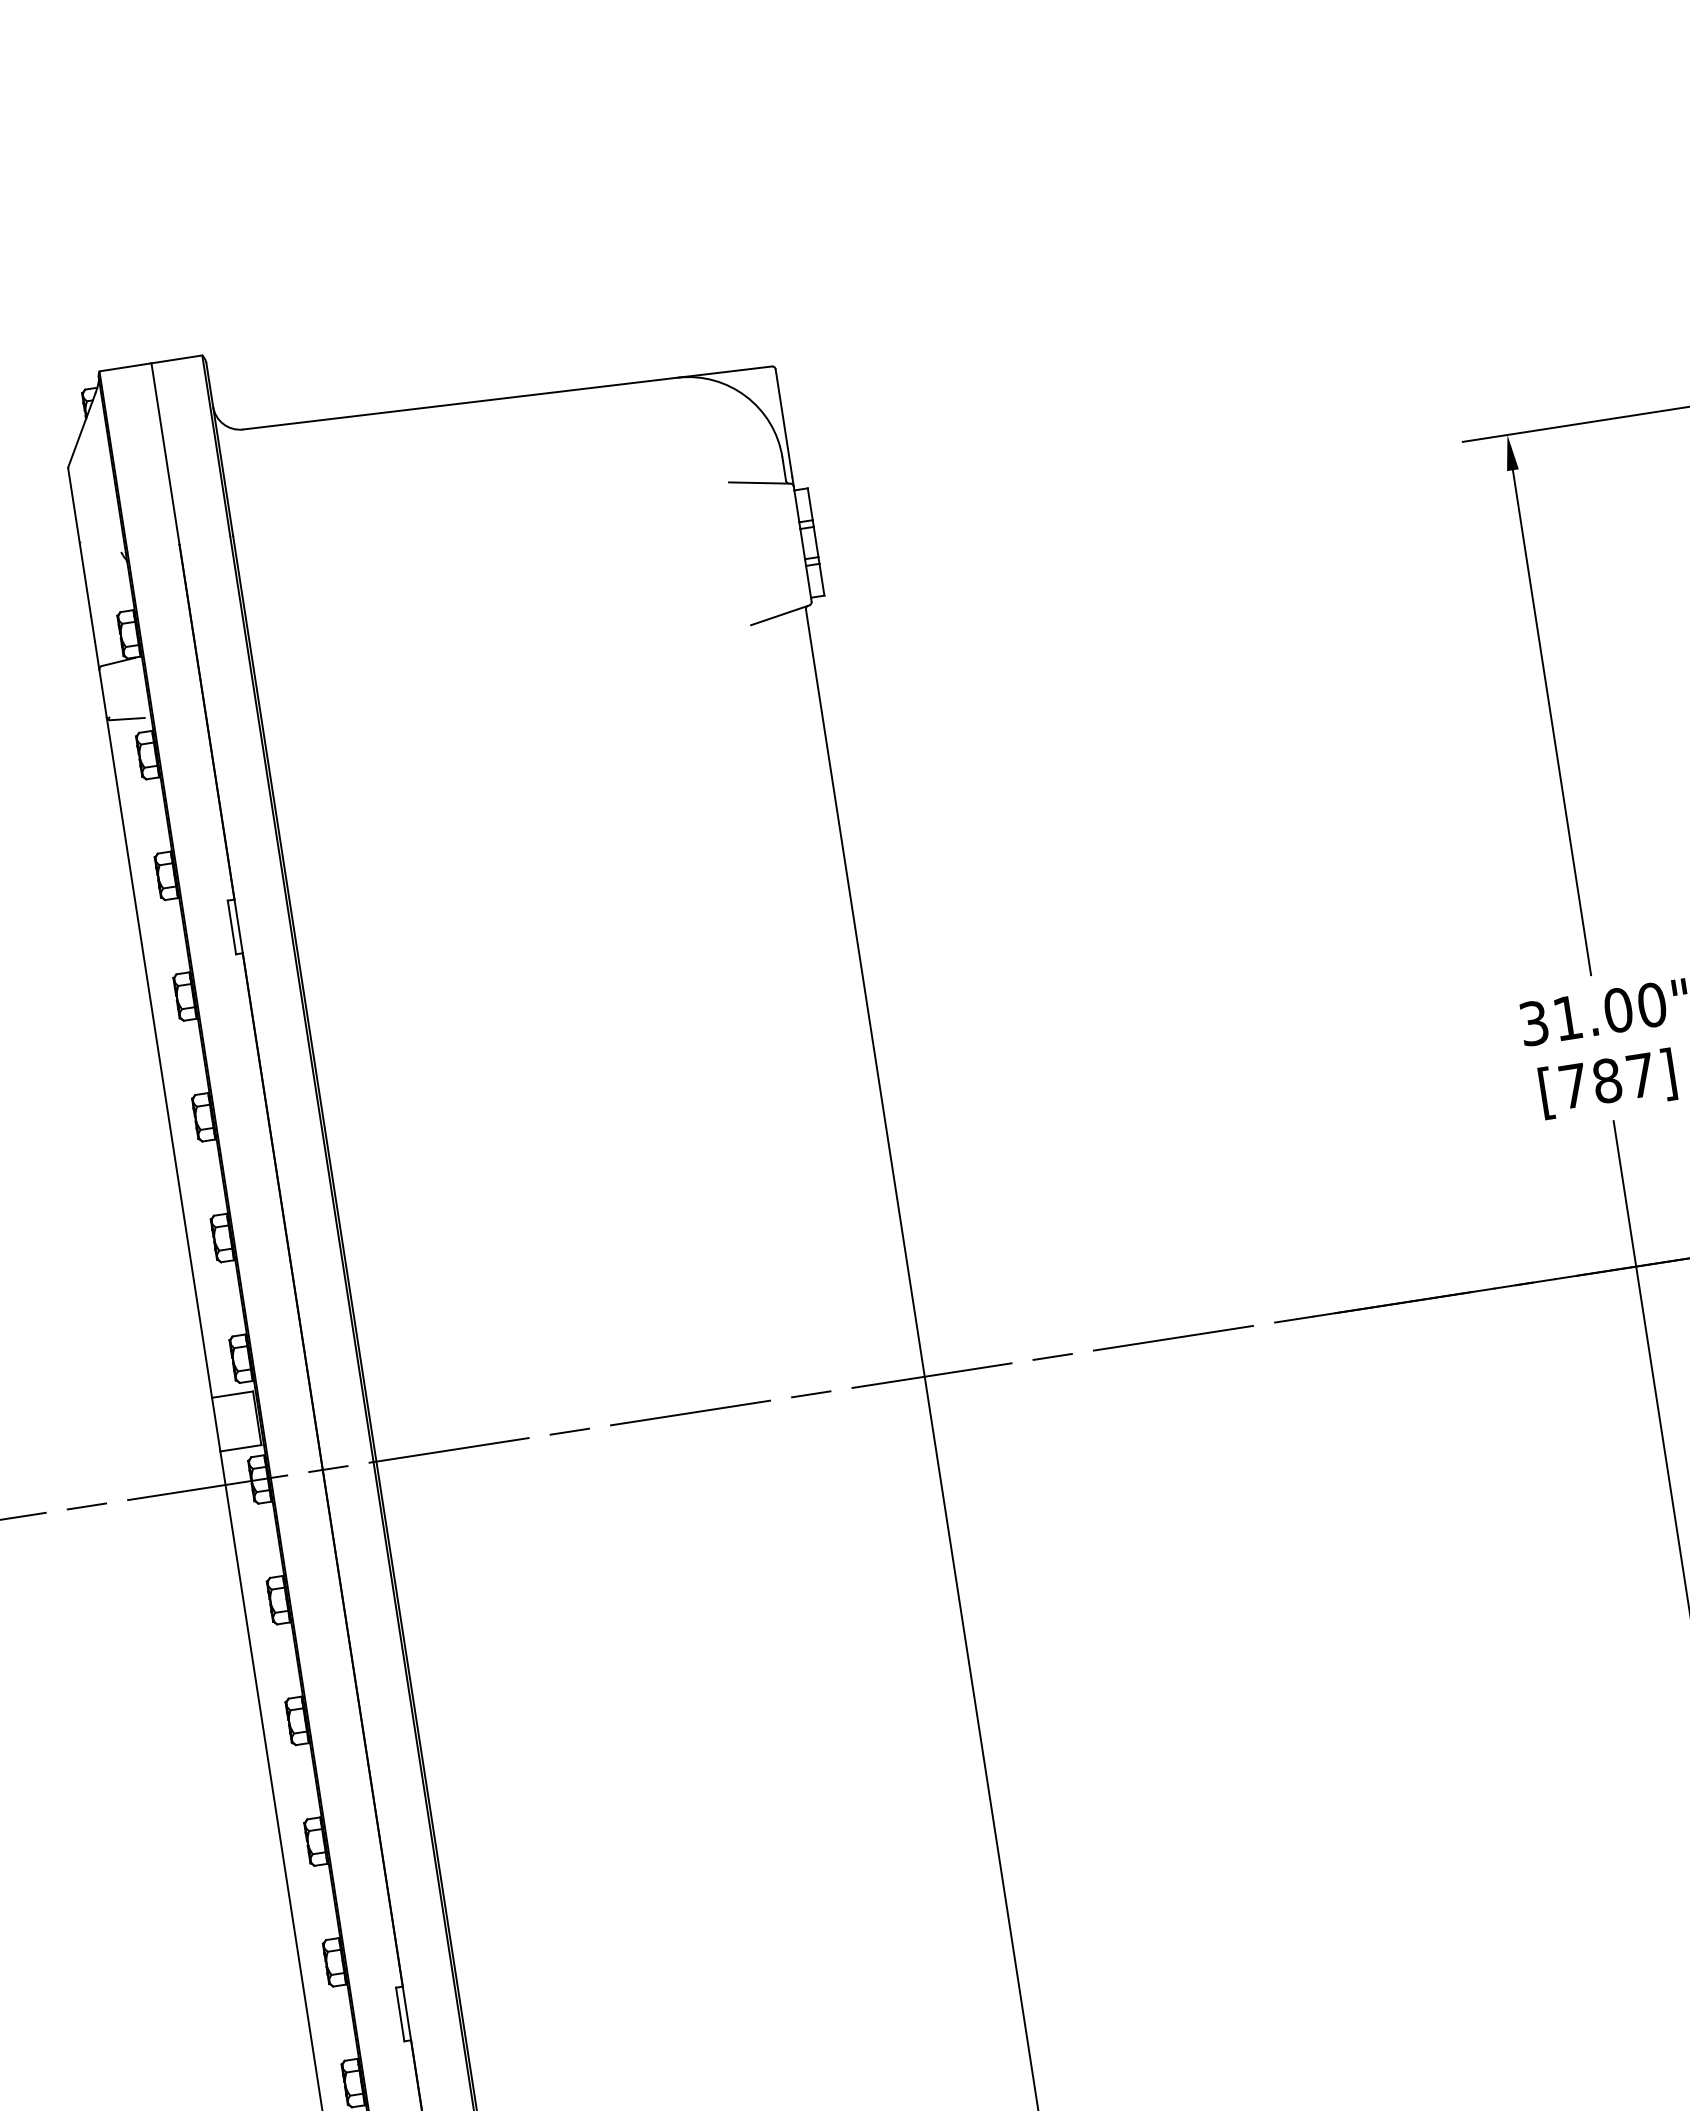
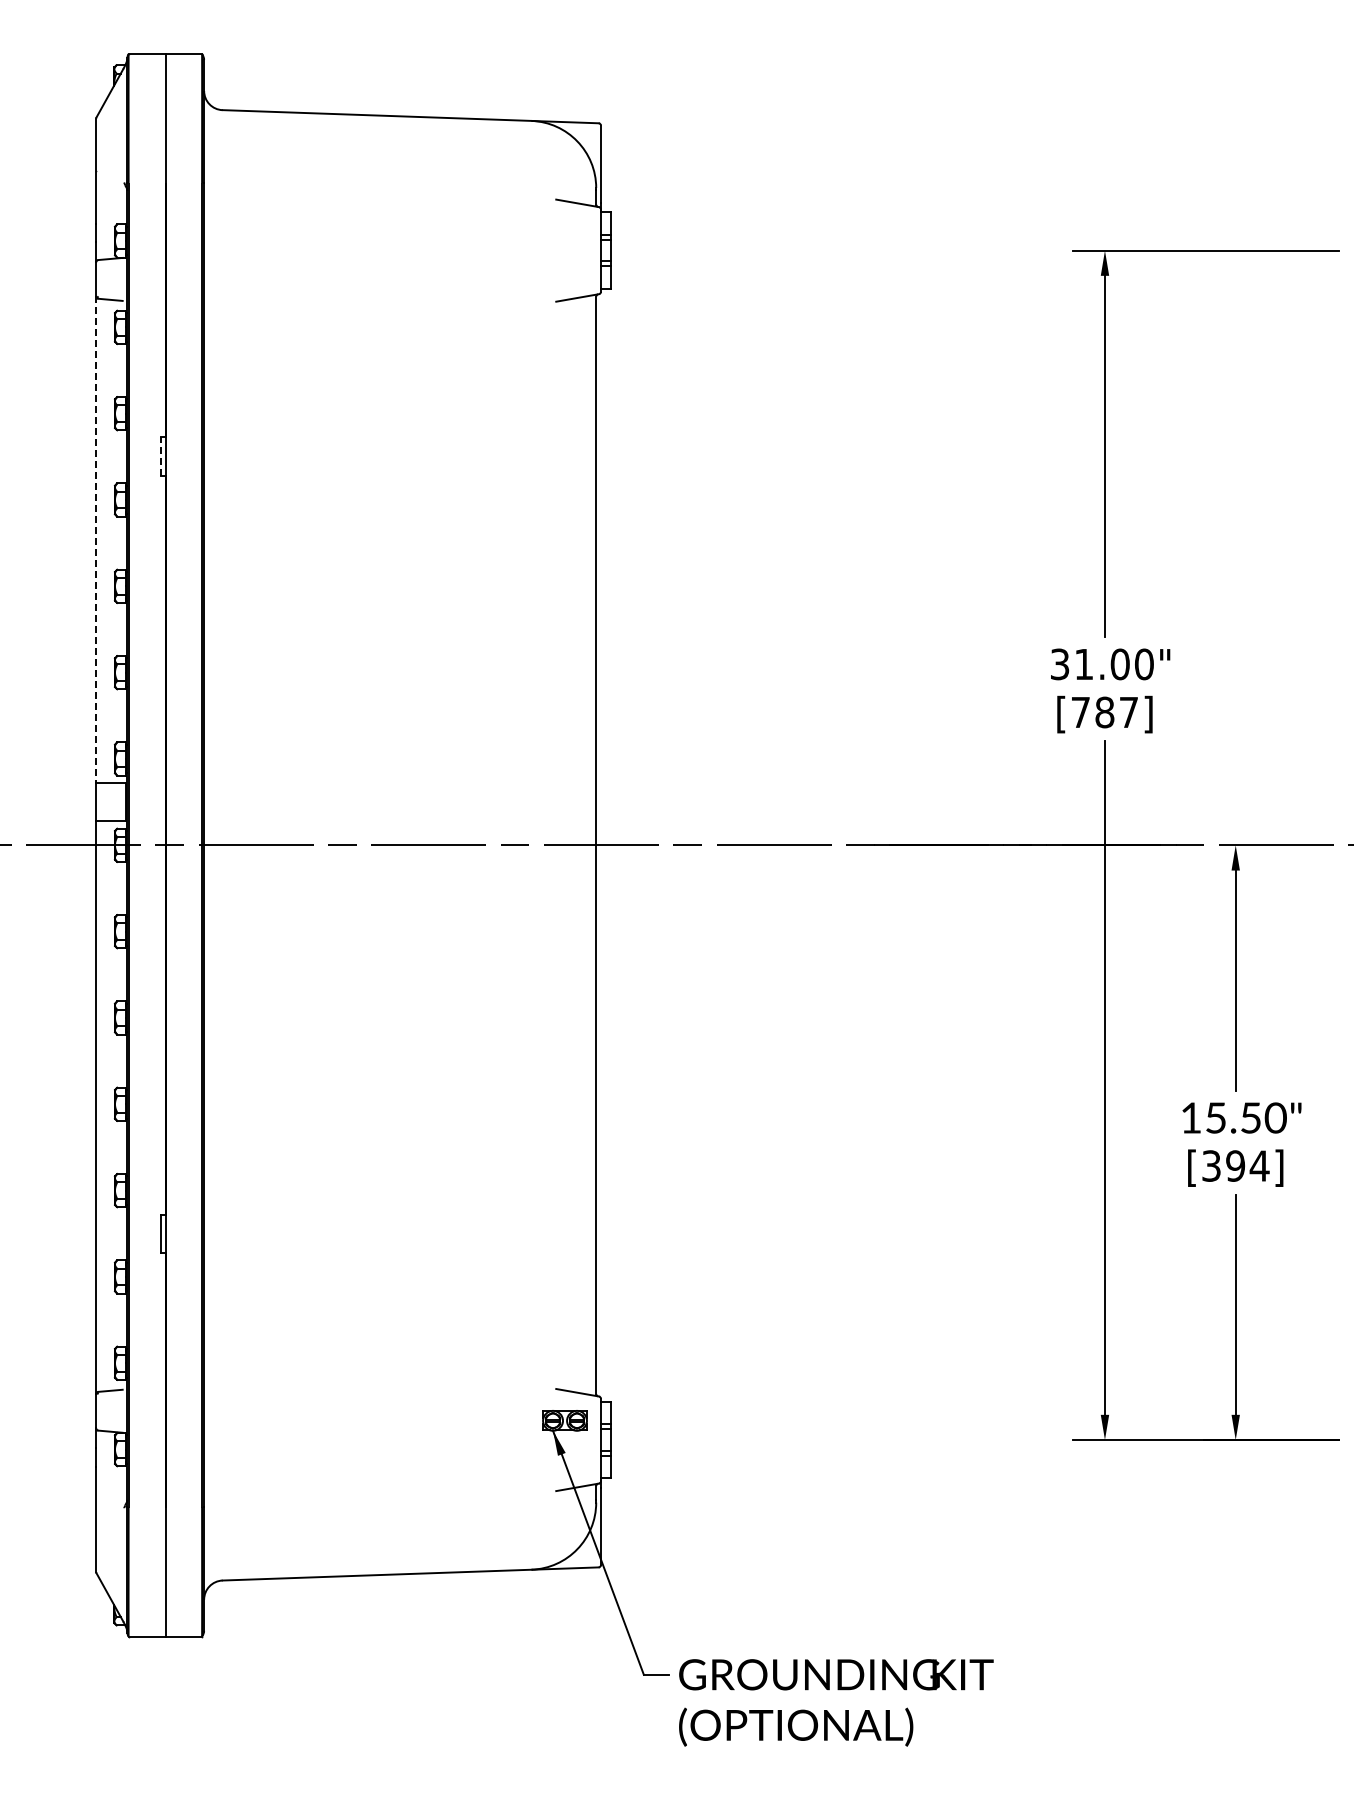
line: (231, 927) -> (160, 456), solid -> dashed
line: (159, 1058) -> (96, 540), solid -> dashed

